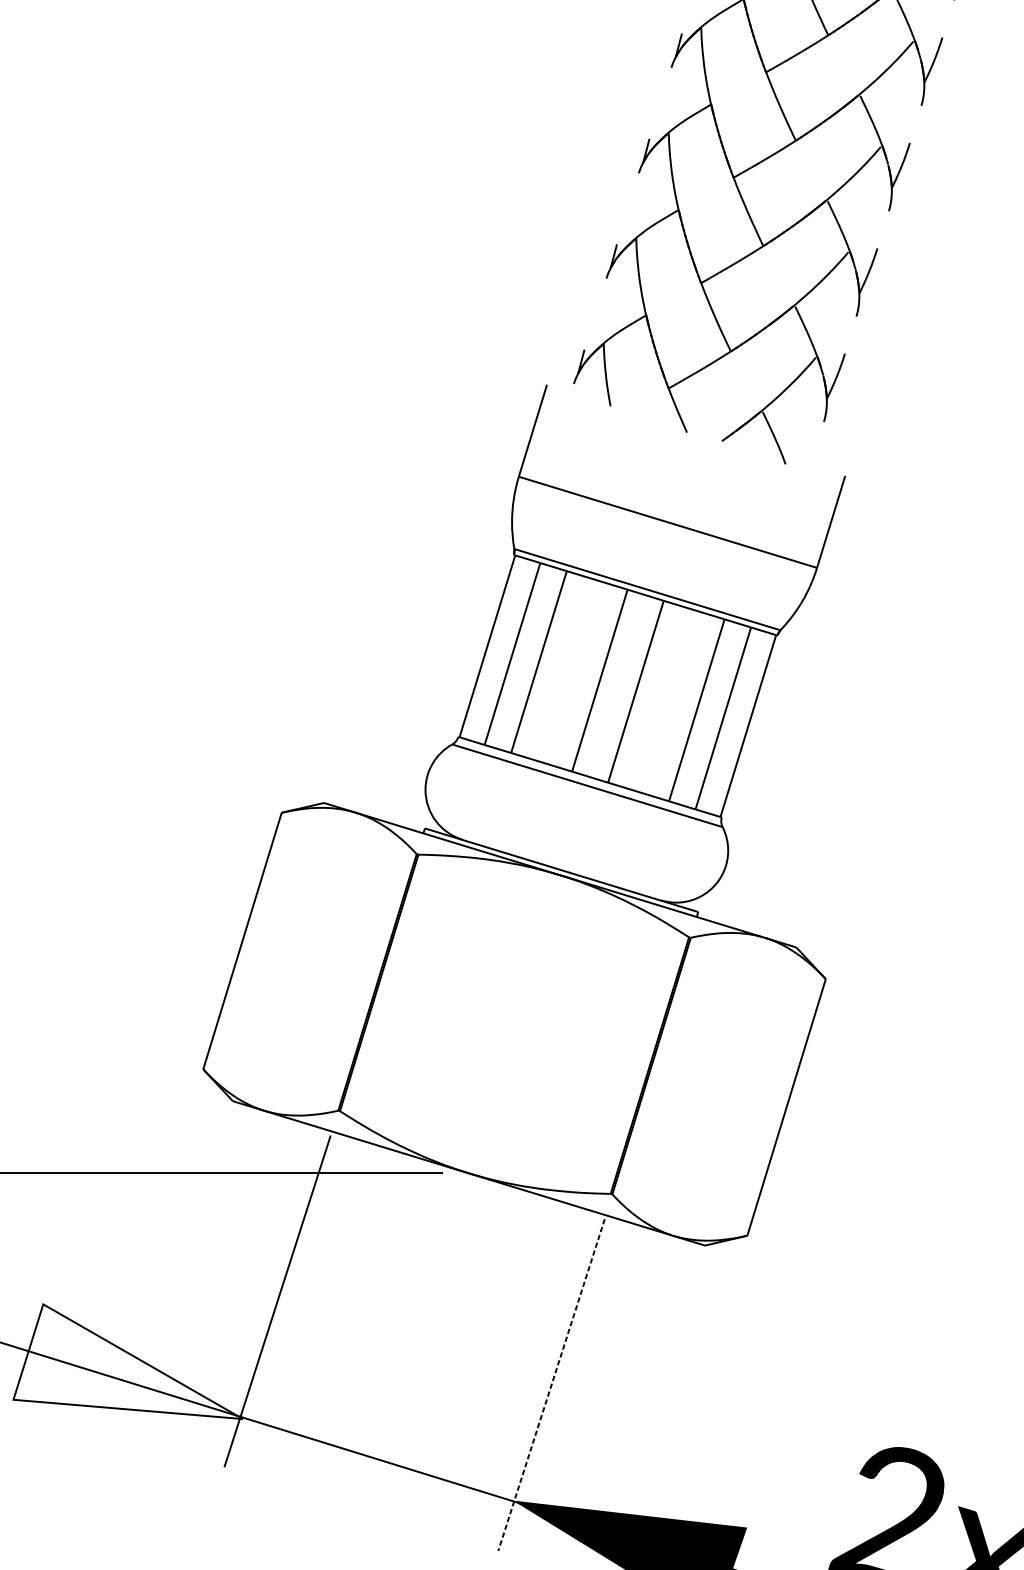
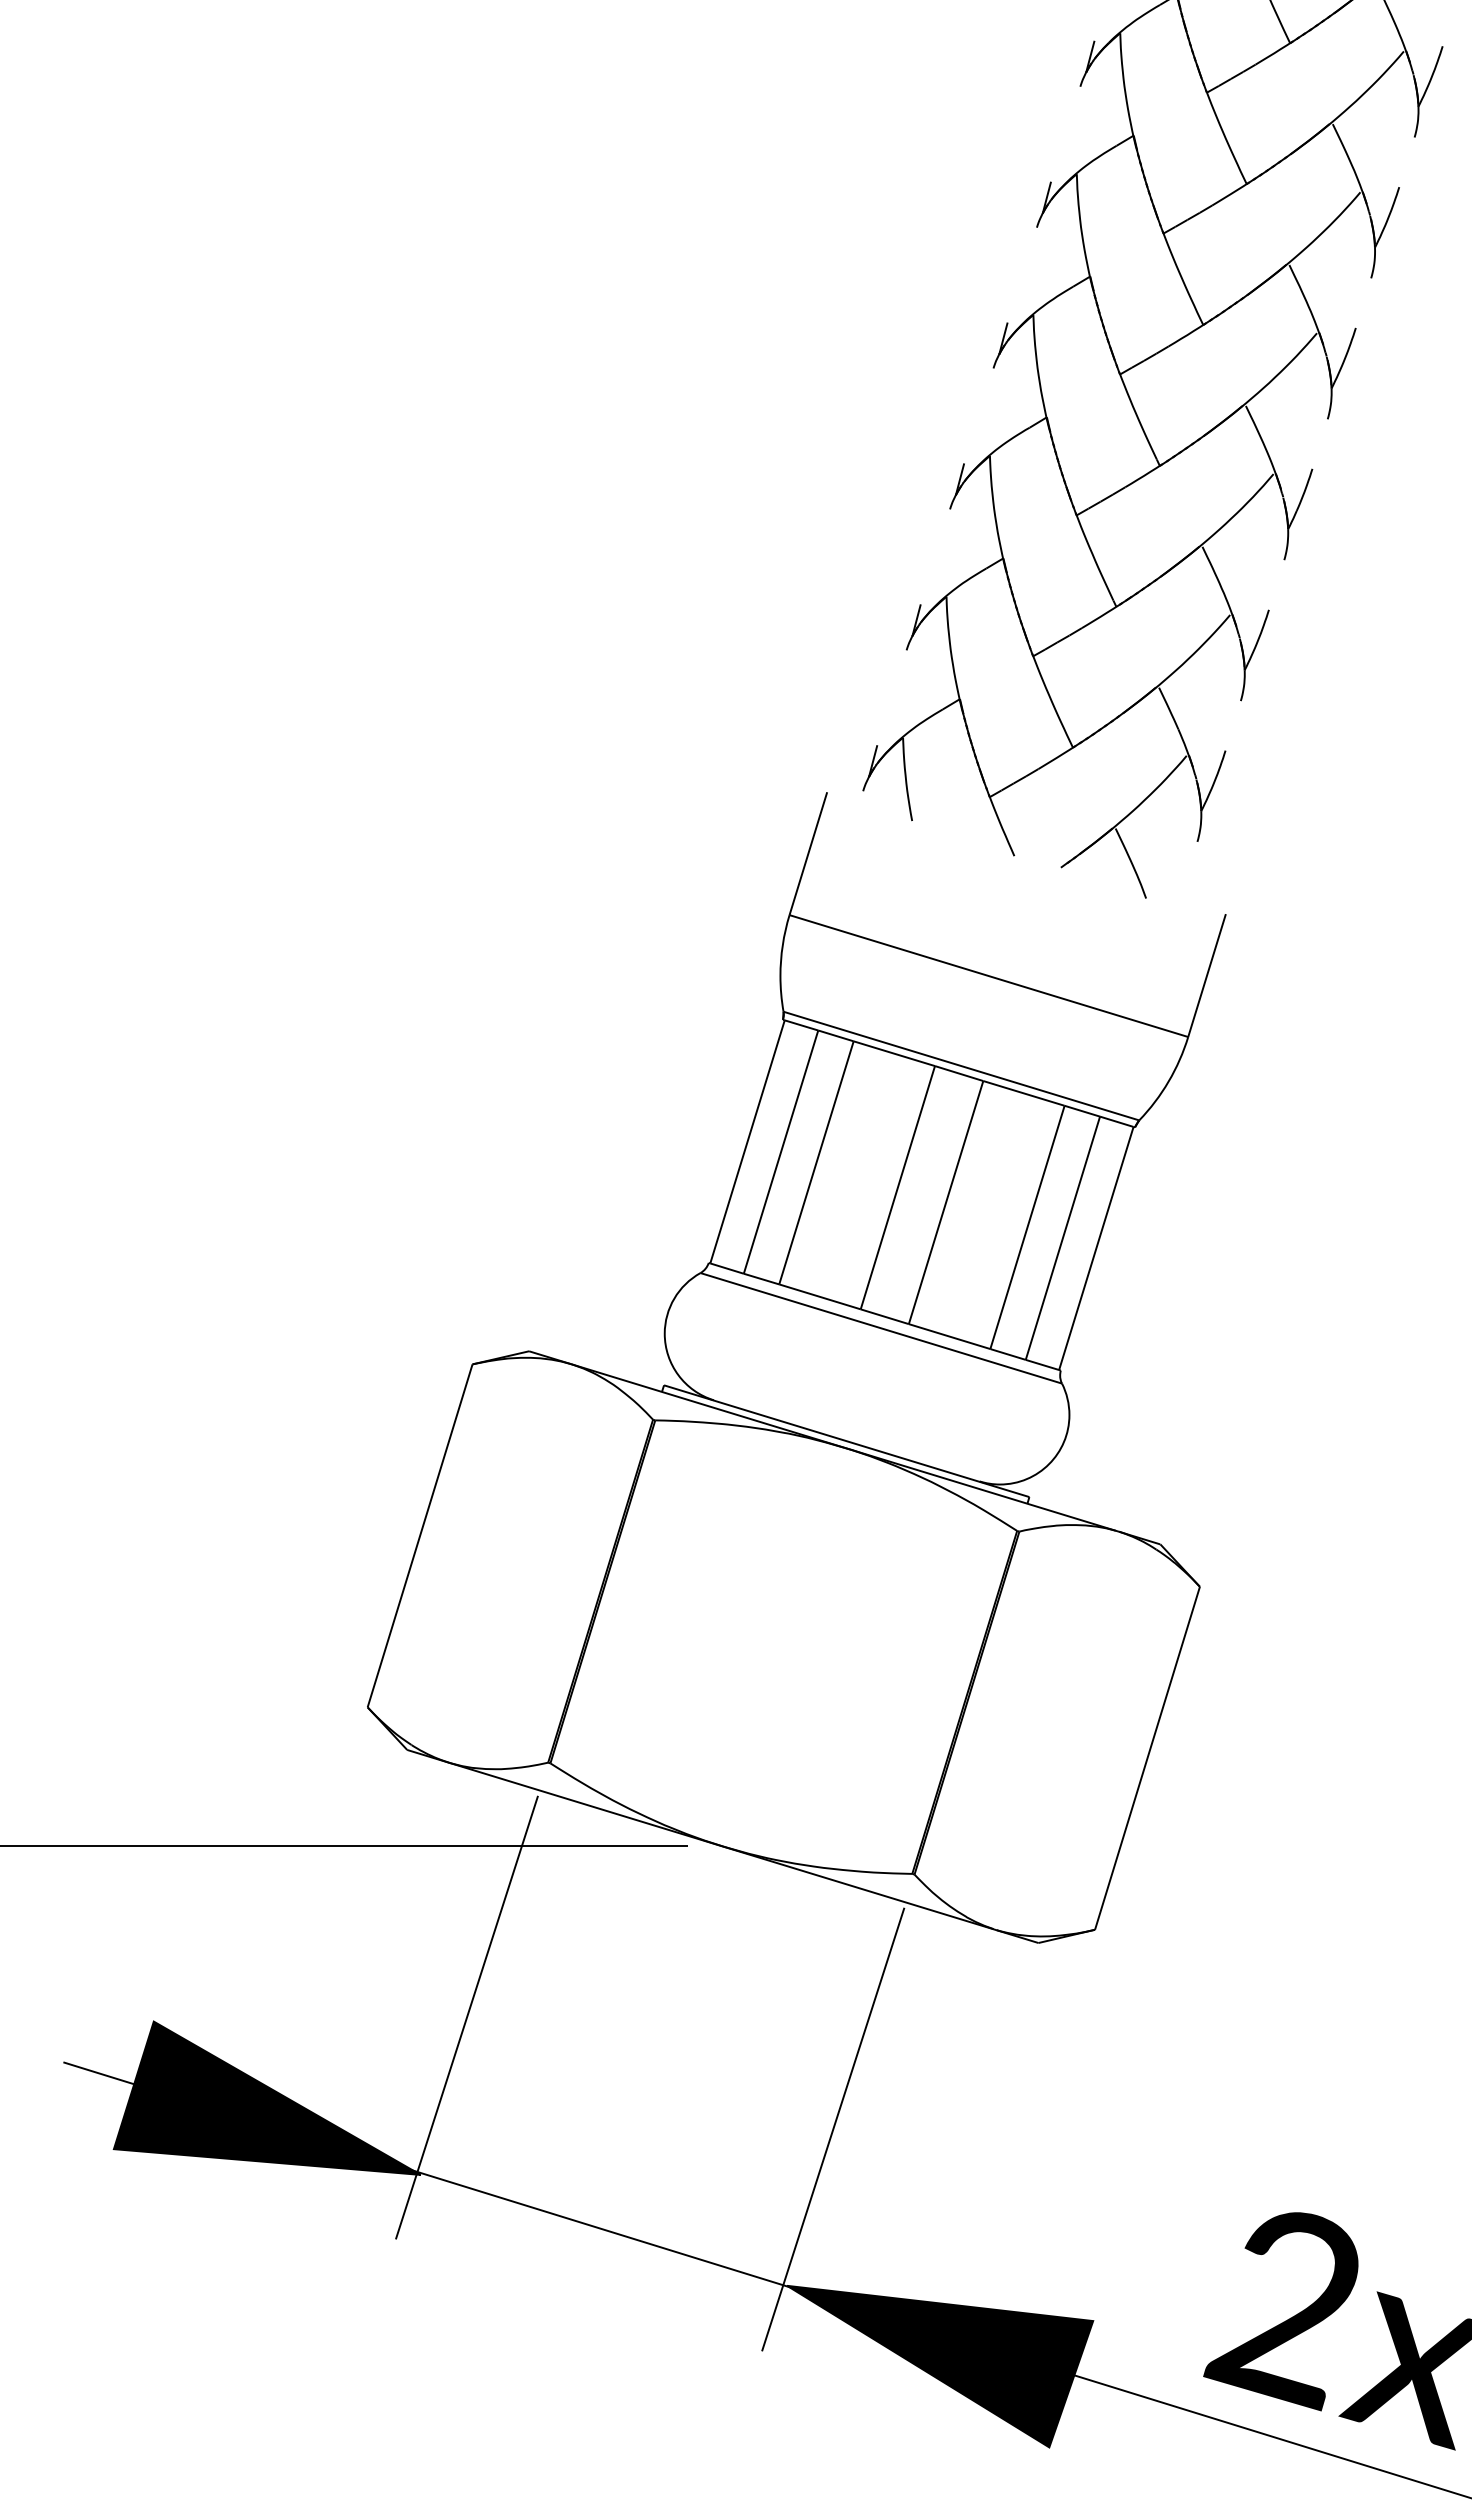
fill: (127, 1361) -> (266, 2097), added
line: (551, 1385) -> (833, 2129), dashed -> solid

